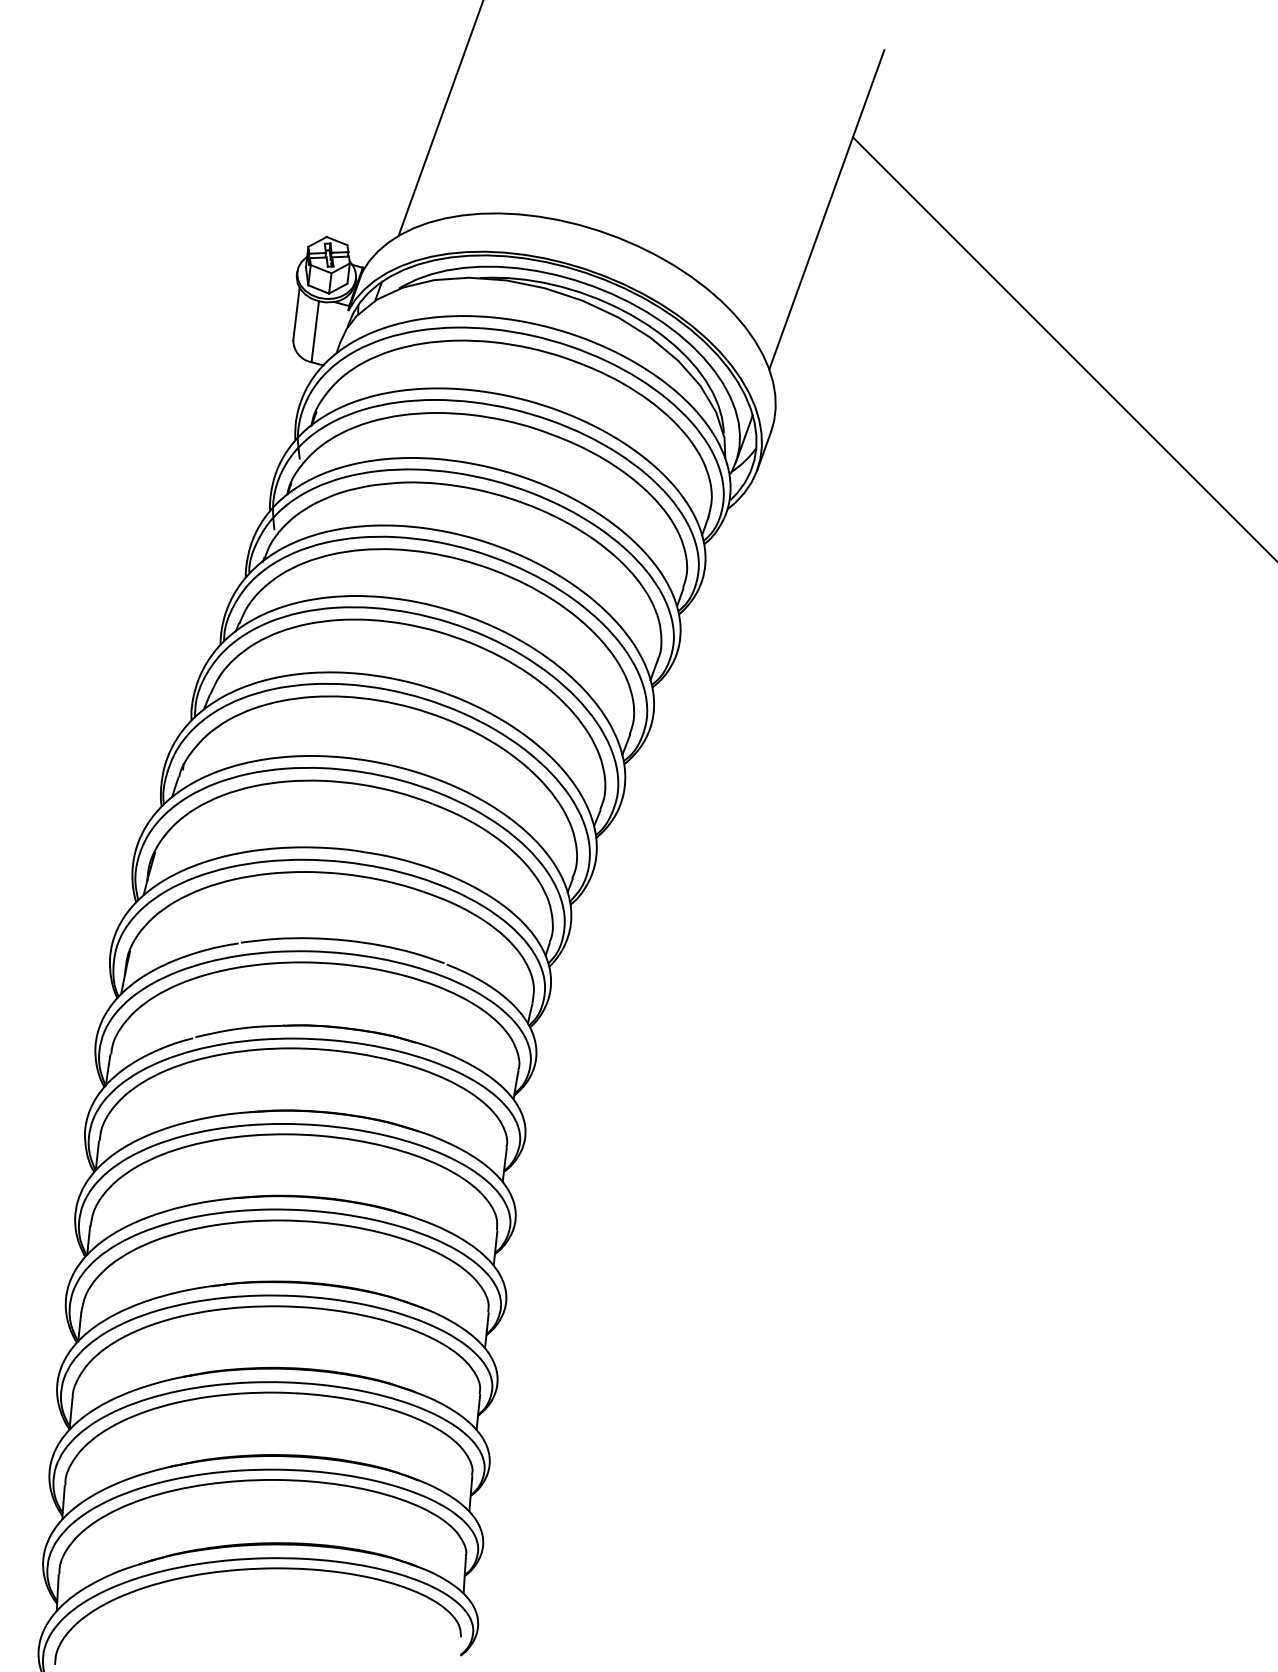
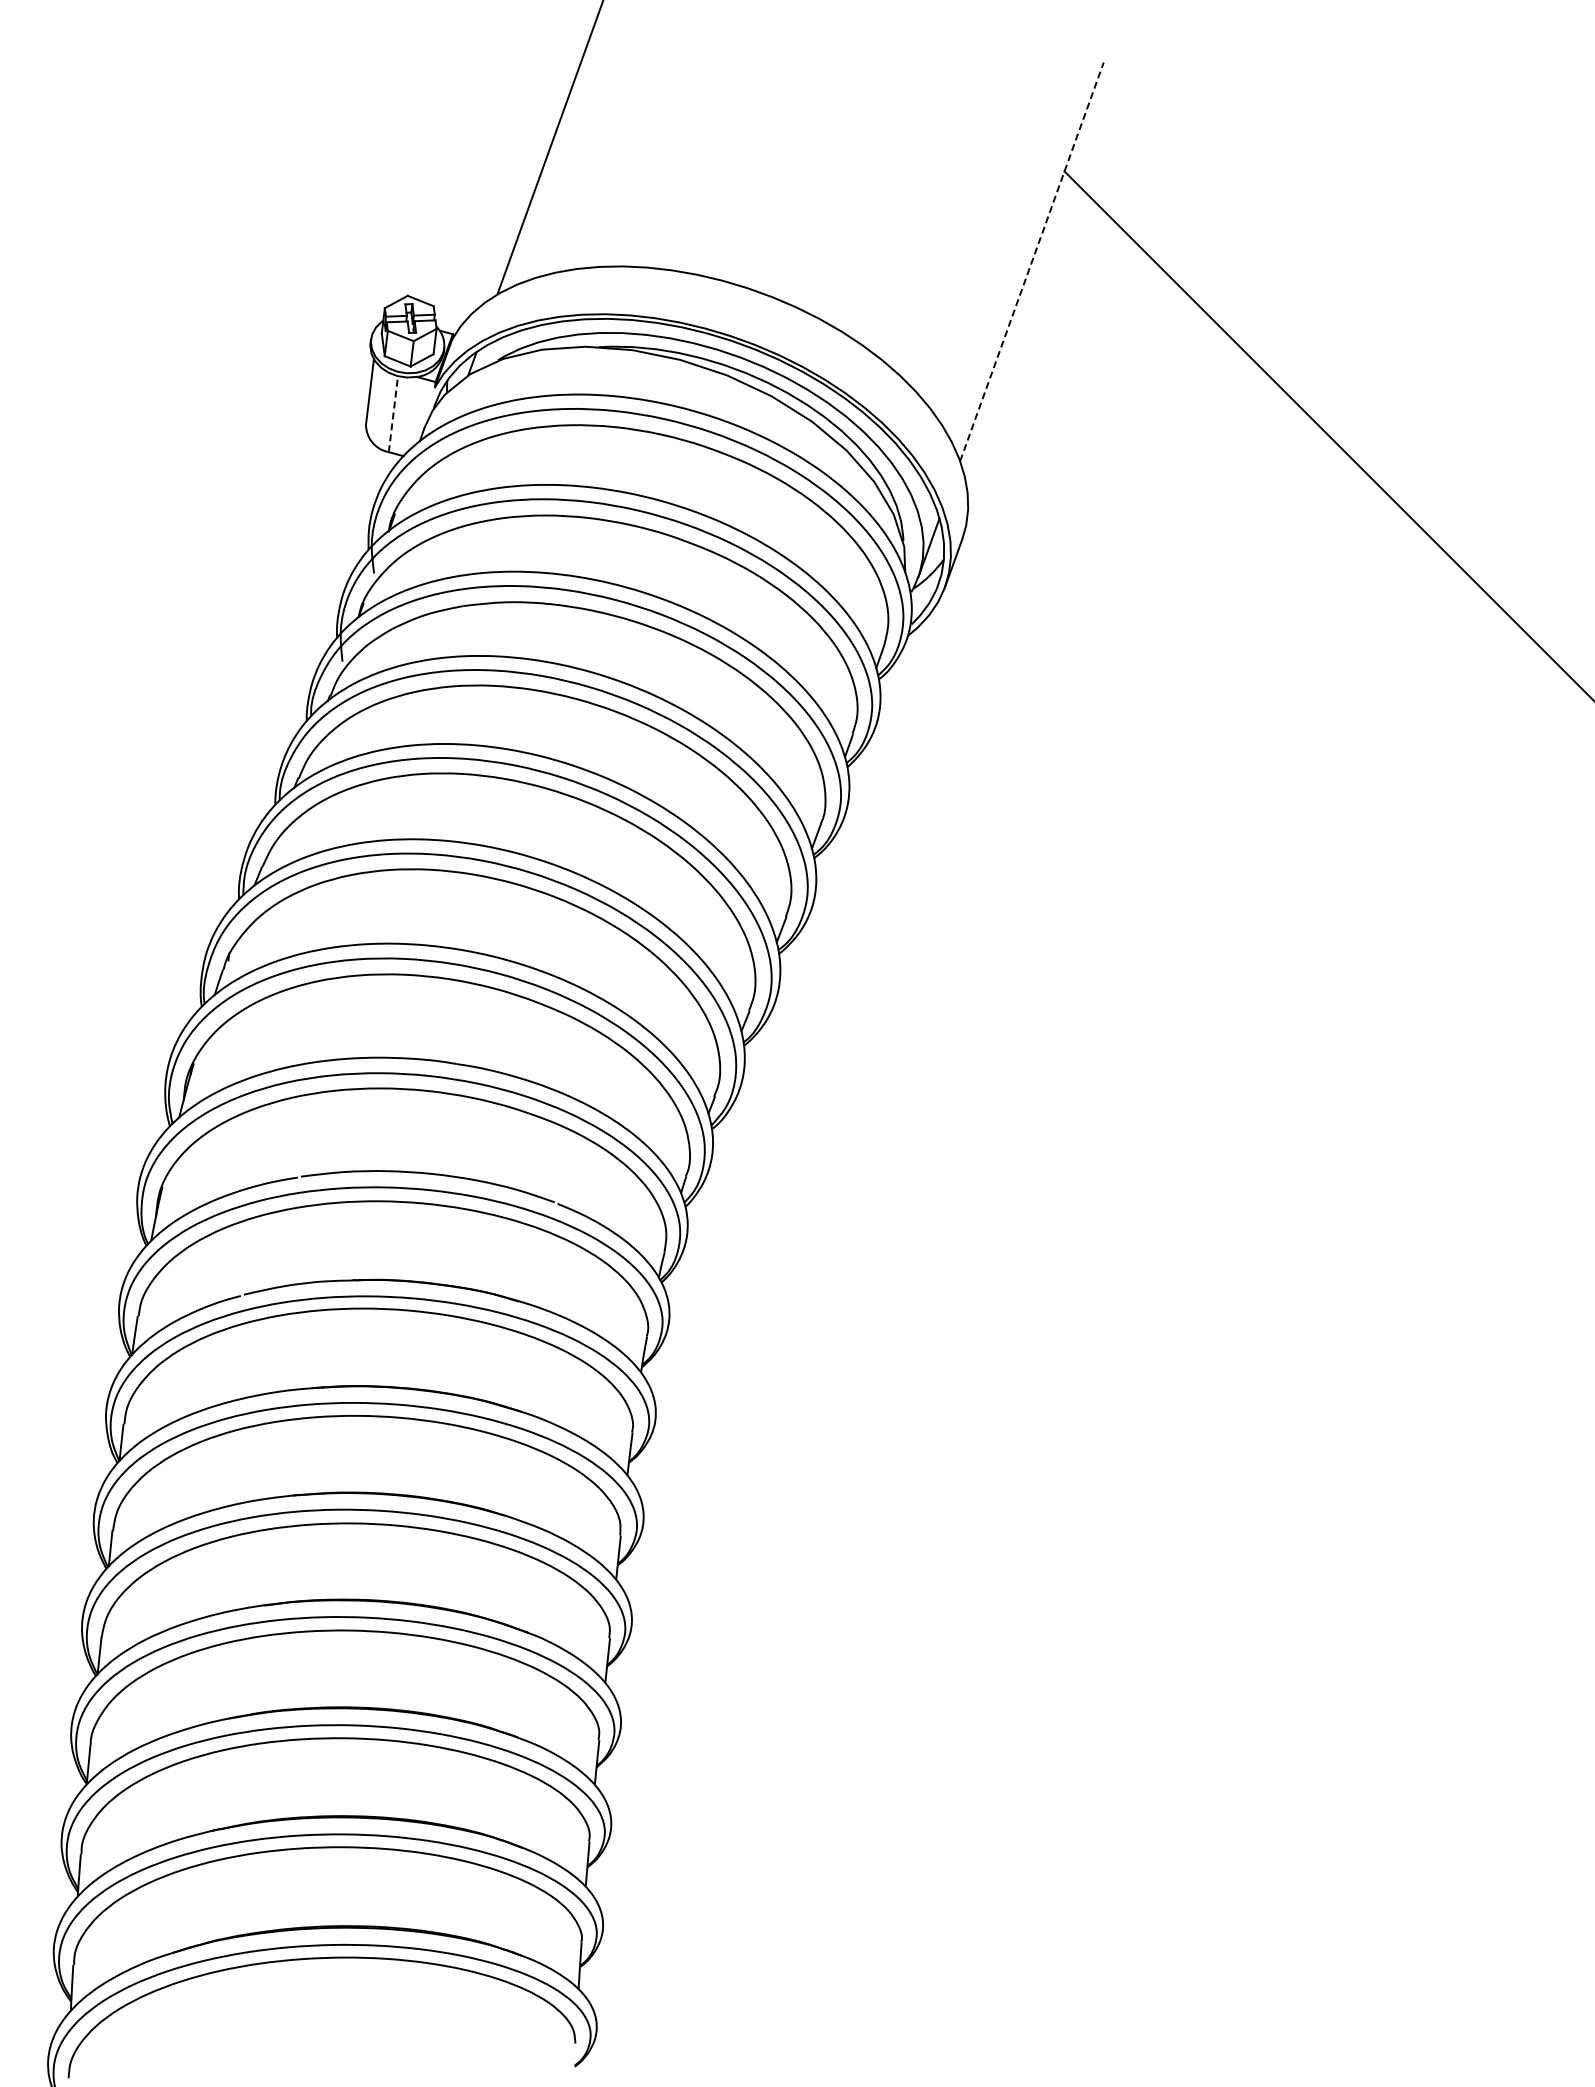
line: (826, 209) -> (1031, 261), solid -> dashed
line: (315, 331) -> (393, 413), solid -> dashed

